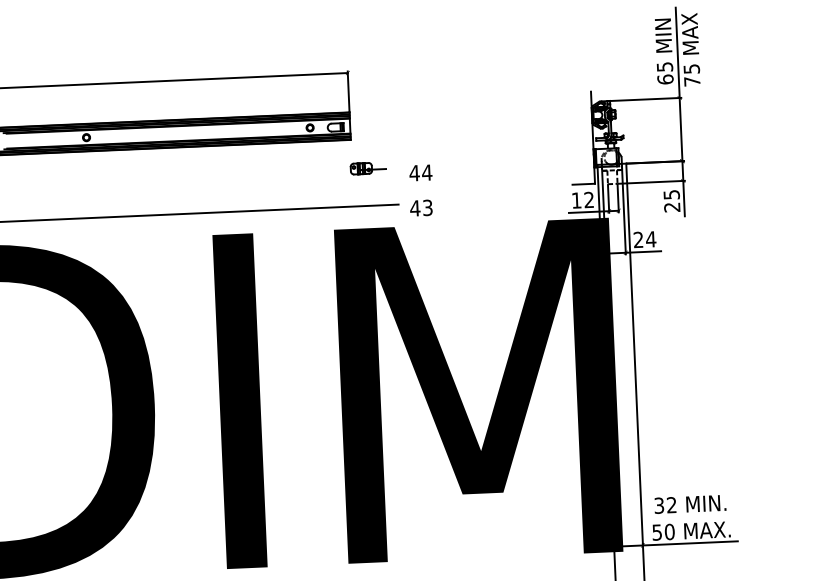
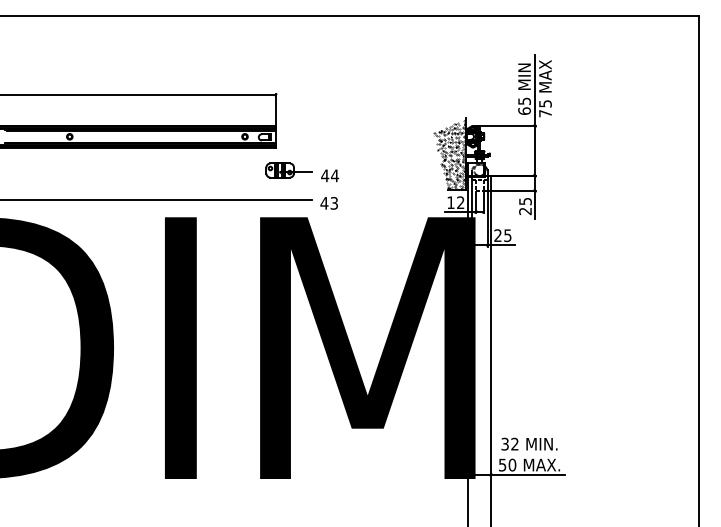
hatch: (572, 140) -> (449, 155), added
part: (367, 168) -> (288, 170), size x1.67
text: (650, 239) -> (507, 235), 24 -> 25

